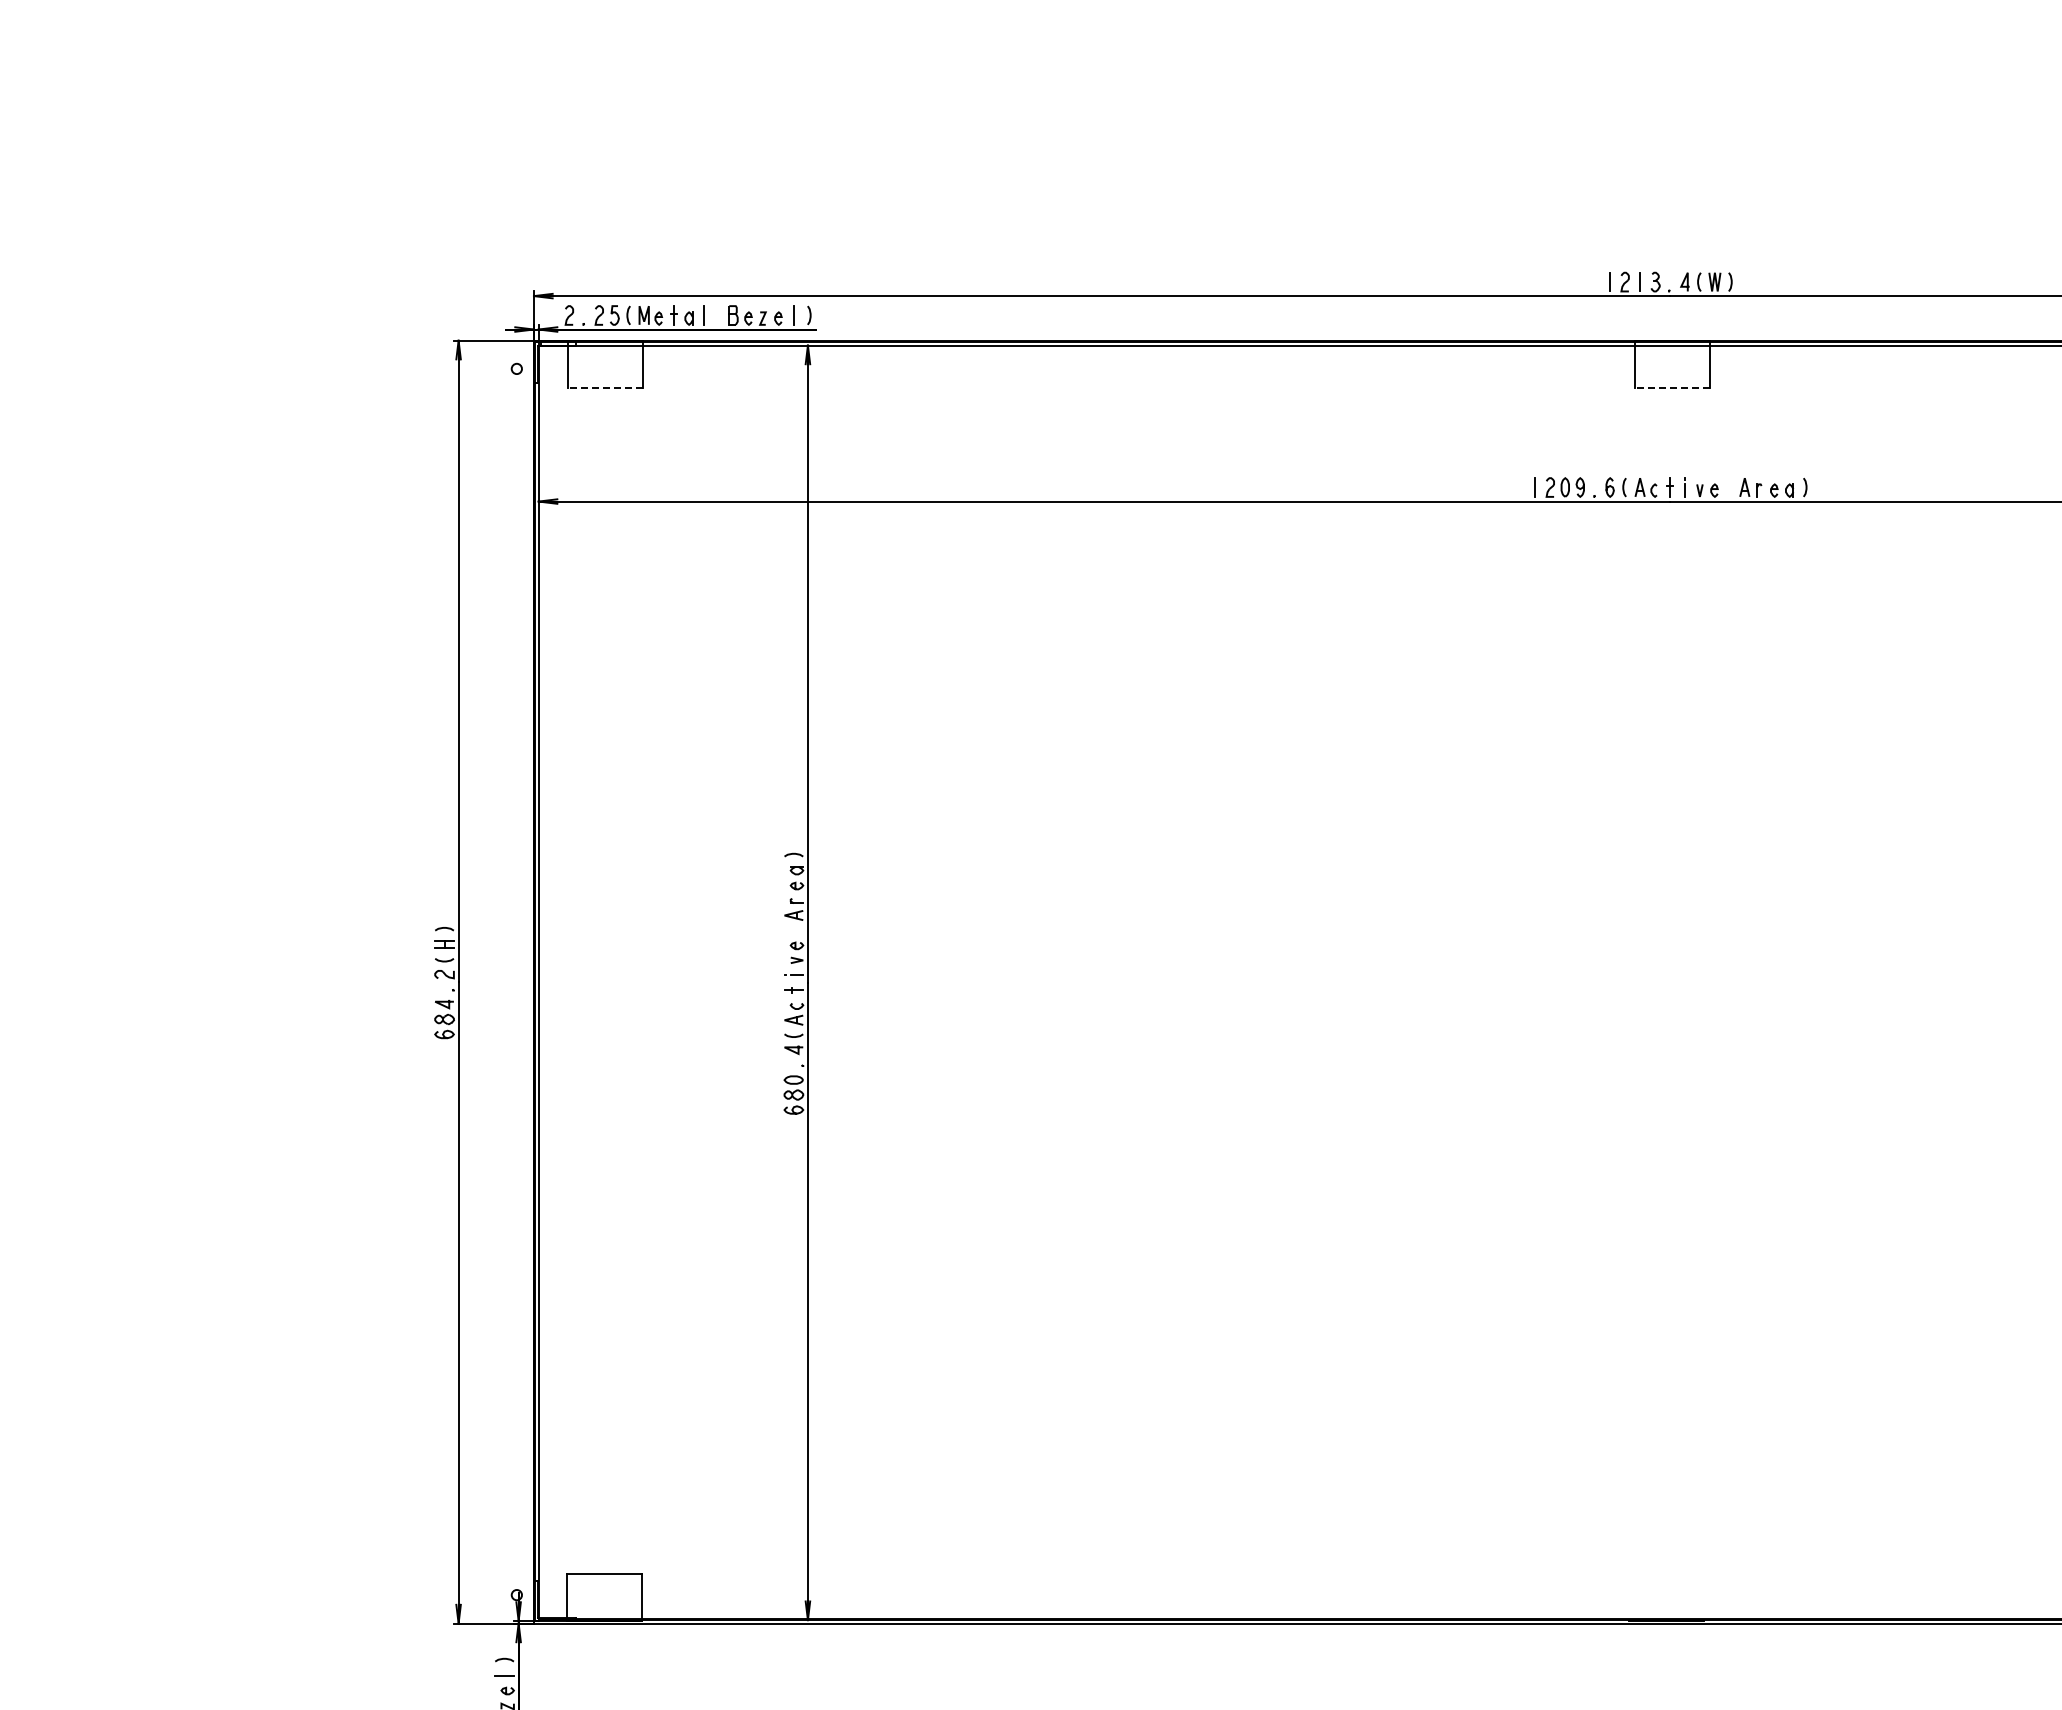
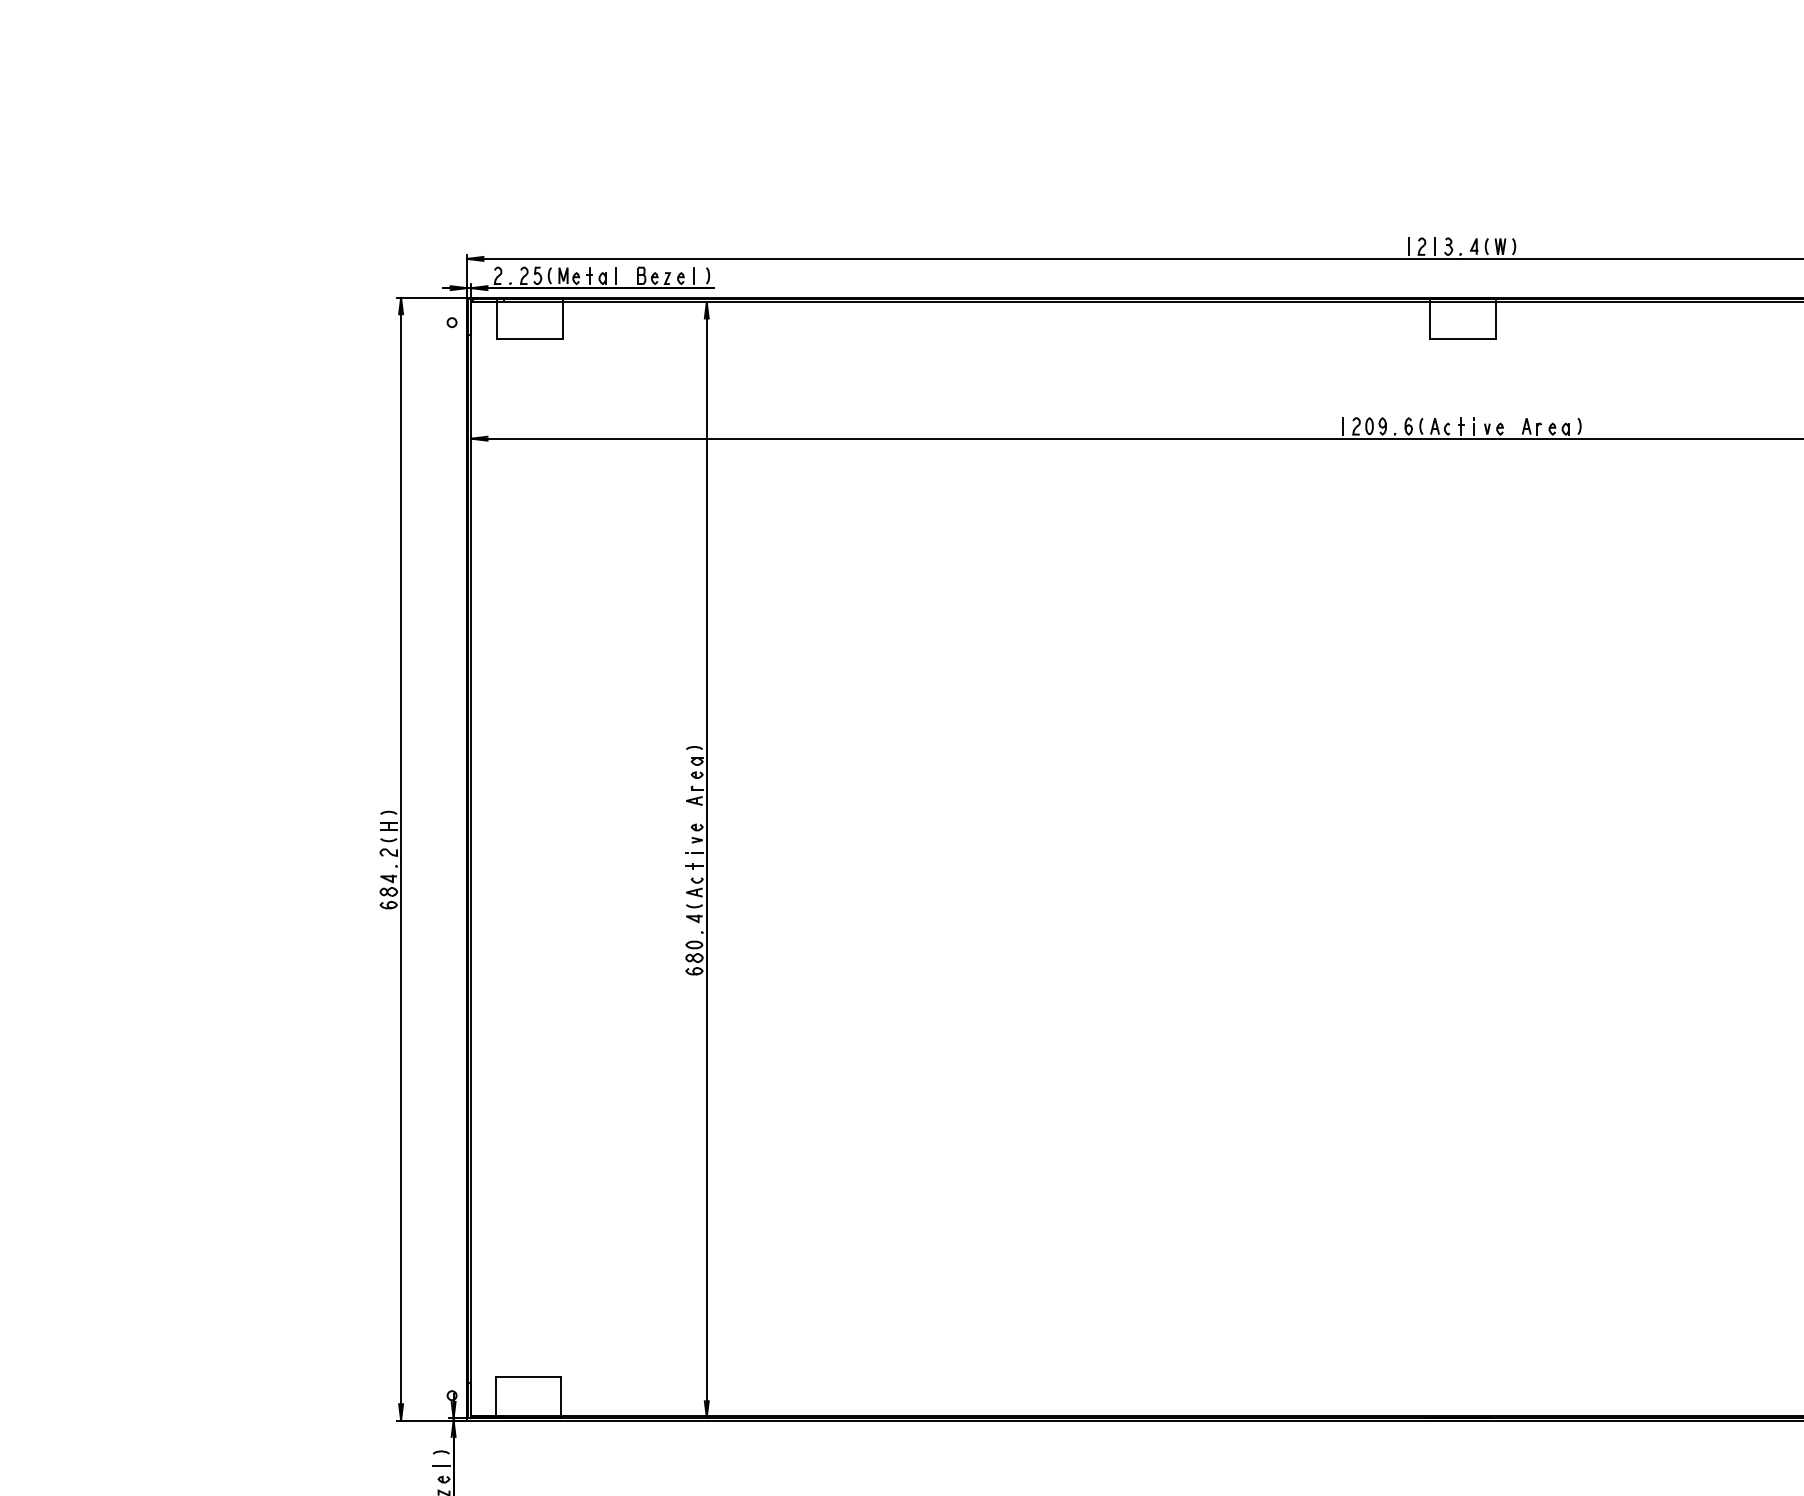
line: (605, 387) -> (529, 338), dashed -> solid
line: (1671, 387) -> (1462, 338), dashed -> solid

